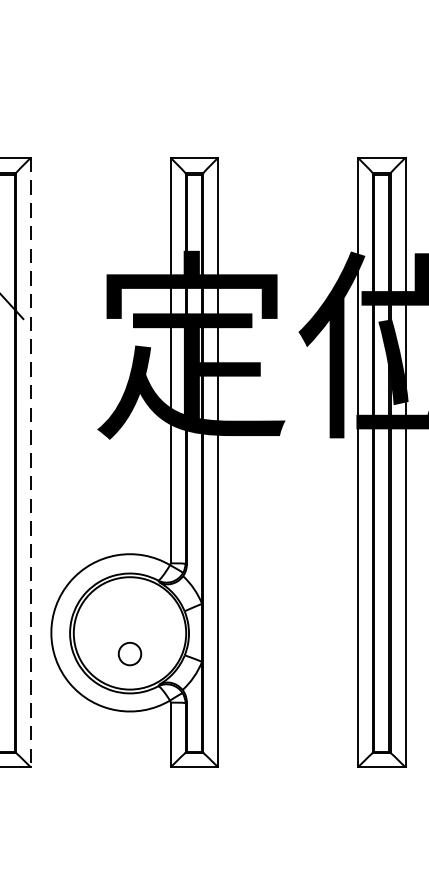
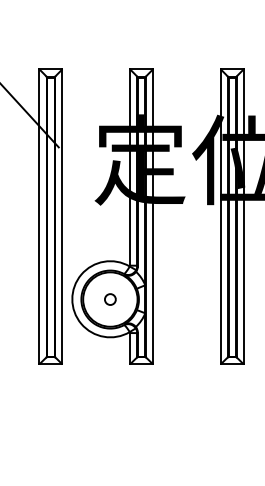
line: (31, 461) -> (62, 216), dashed -> solid
circle: (130, 653) -> (110, 299), moved

